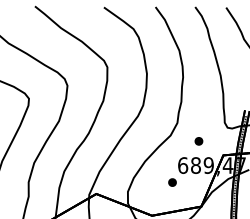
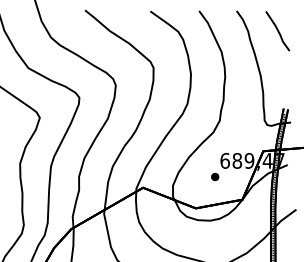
part: (199, 140) -> (240, 137), removed

